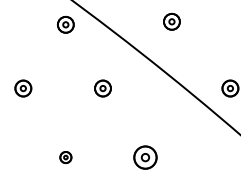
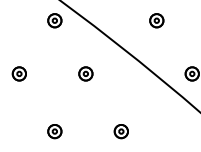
part: (171, 21) -> (156, 20), moved
part: (65, 157) -> (54, 131), size x1.43
part: (145, 157) -> (121, 131), size x0.71

